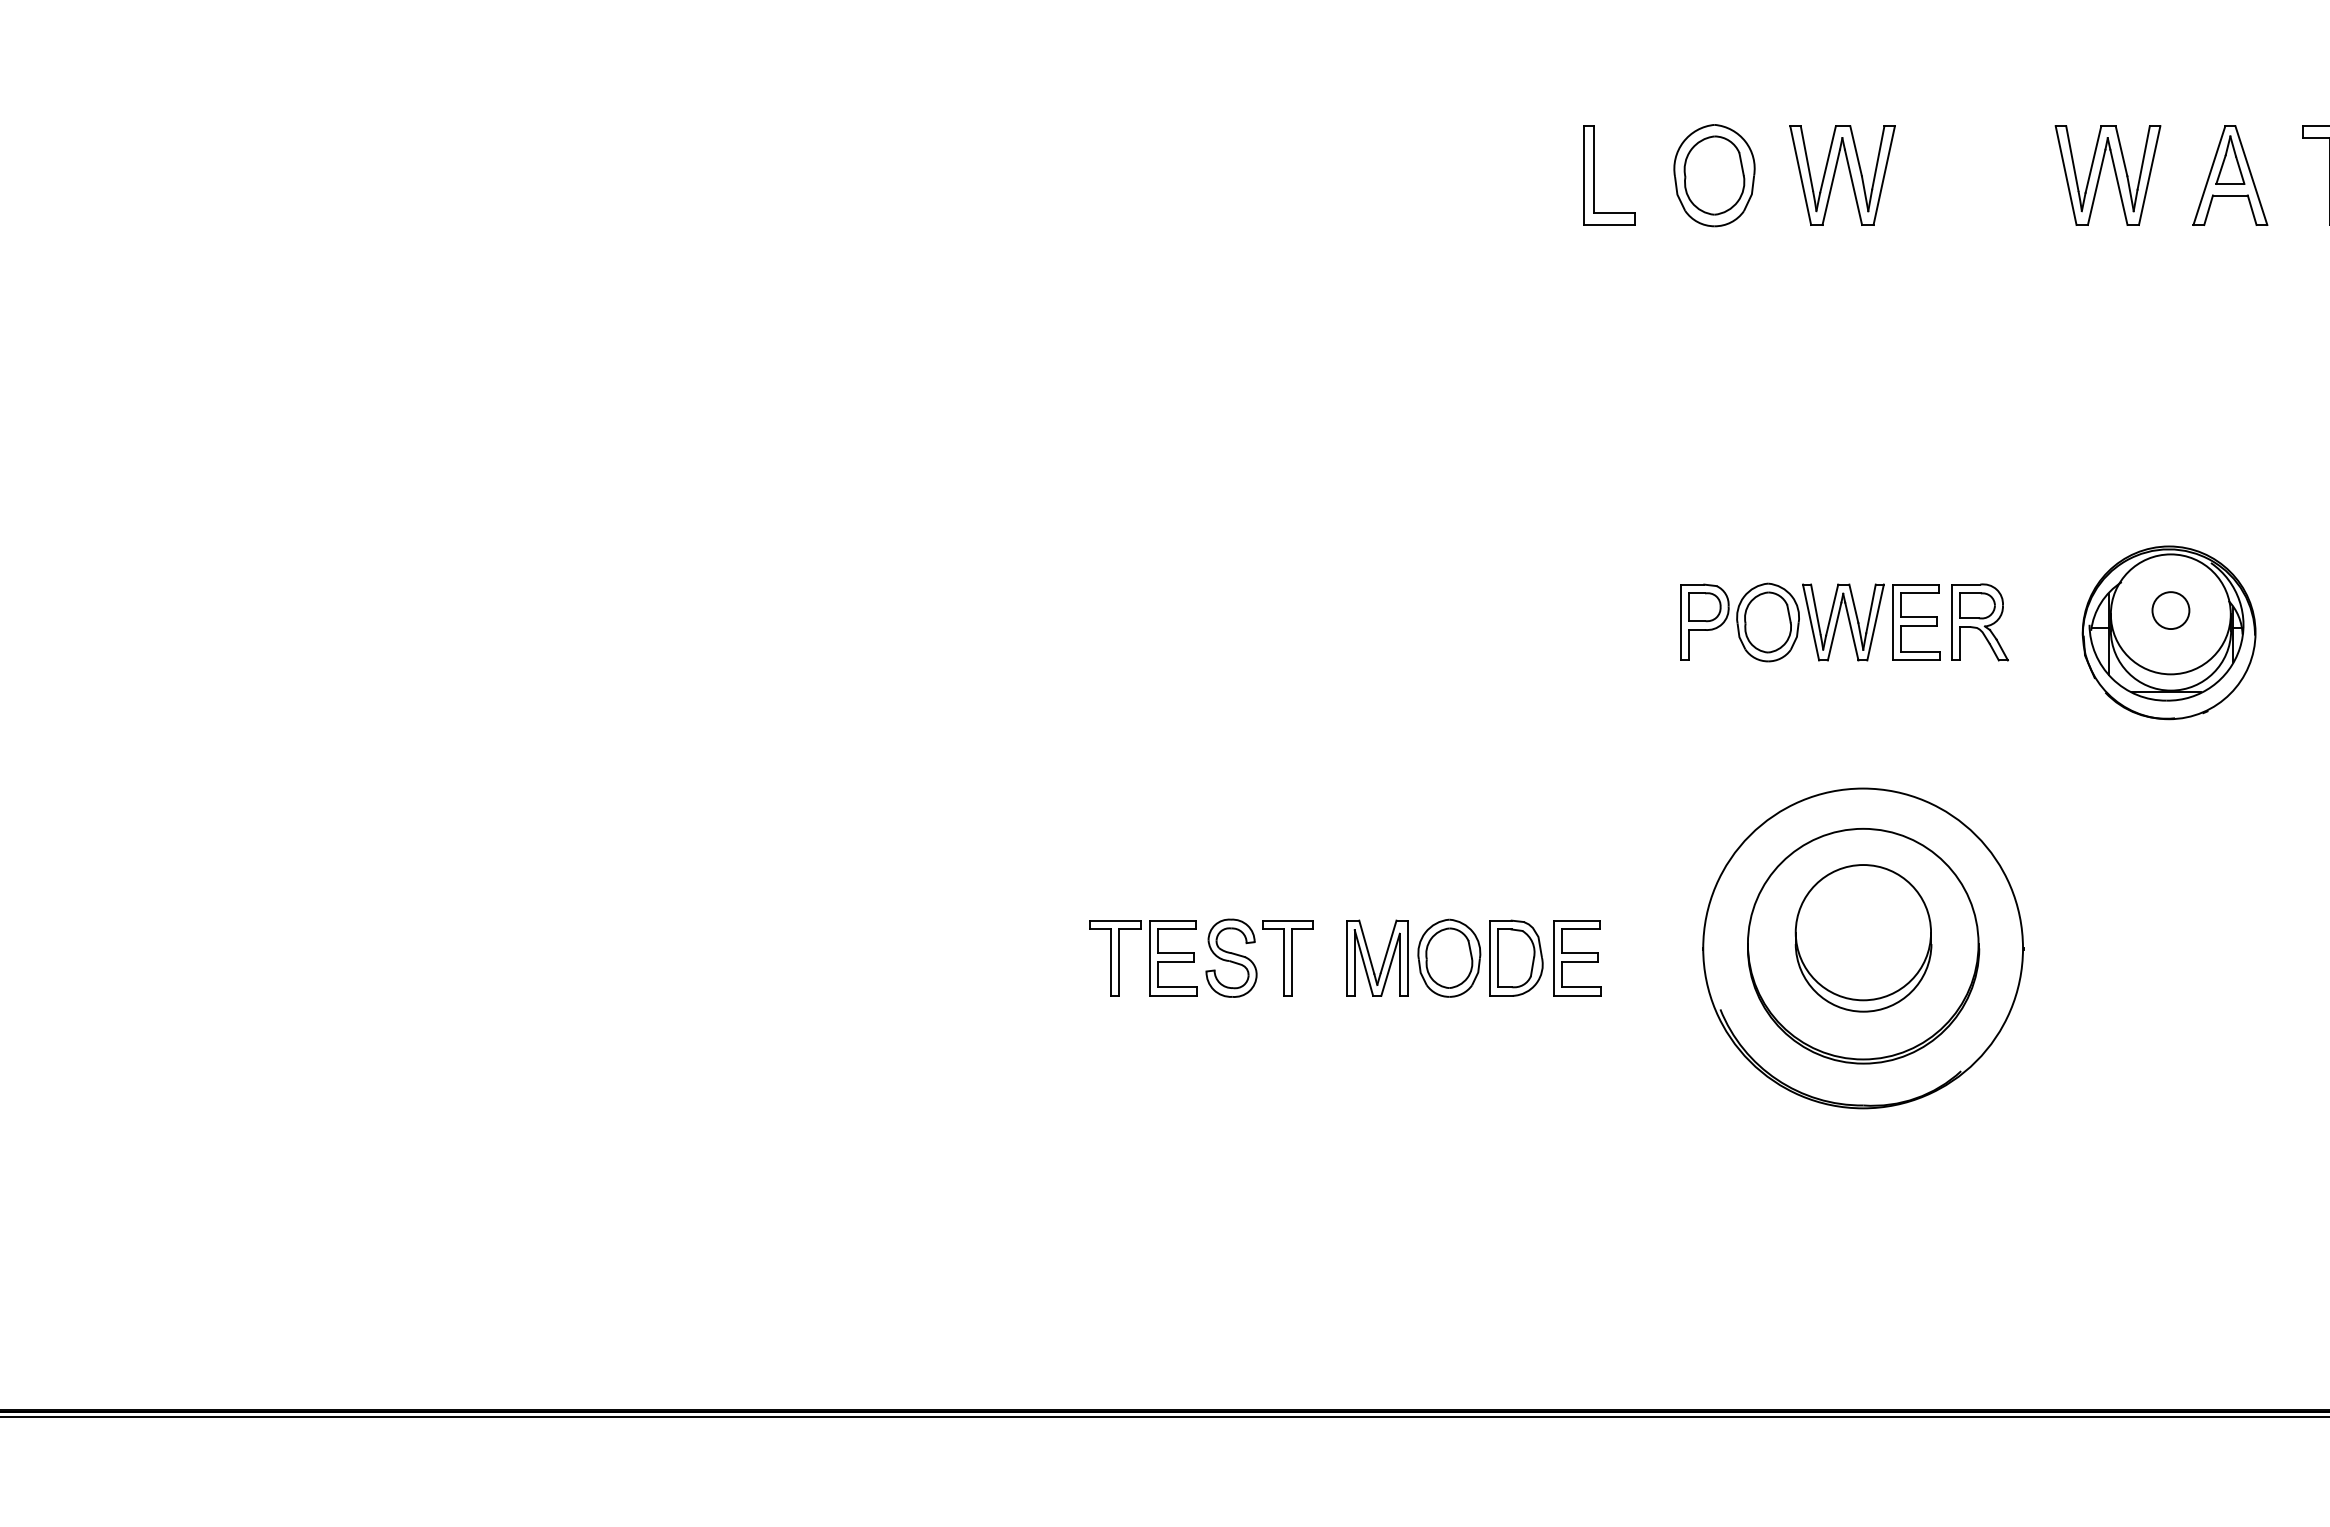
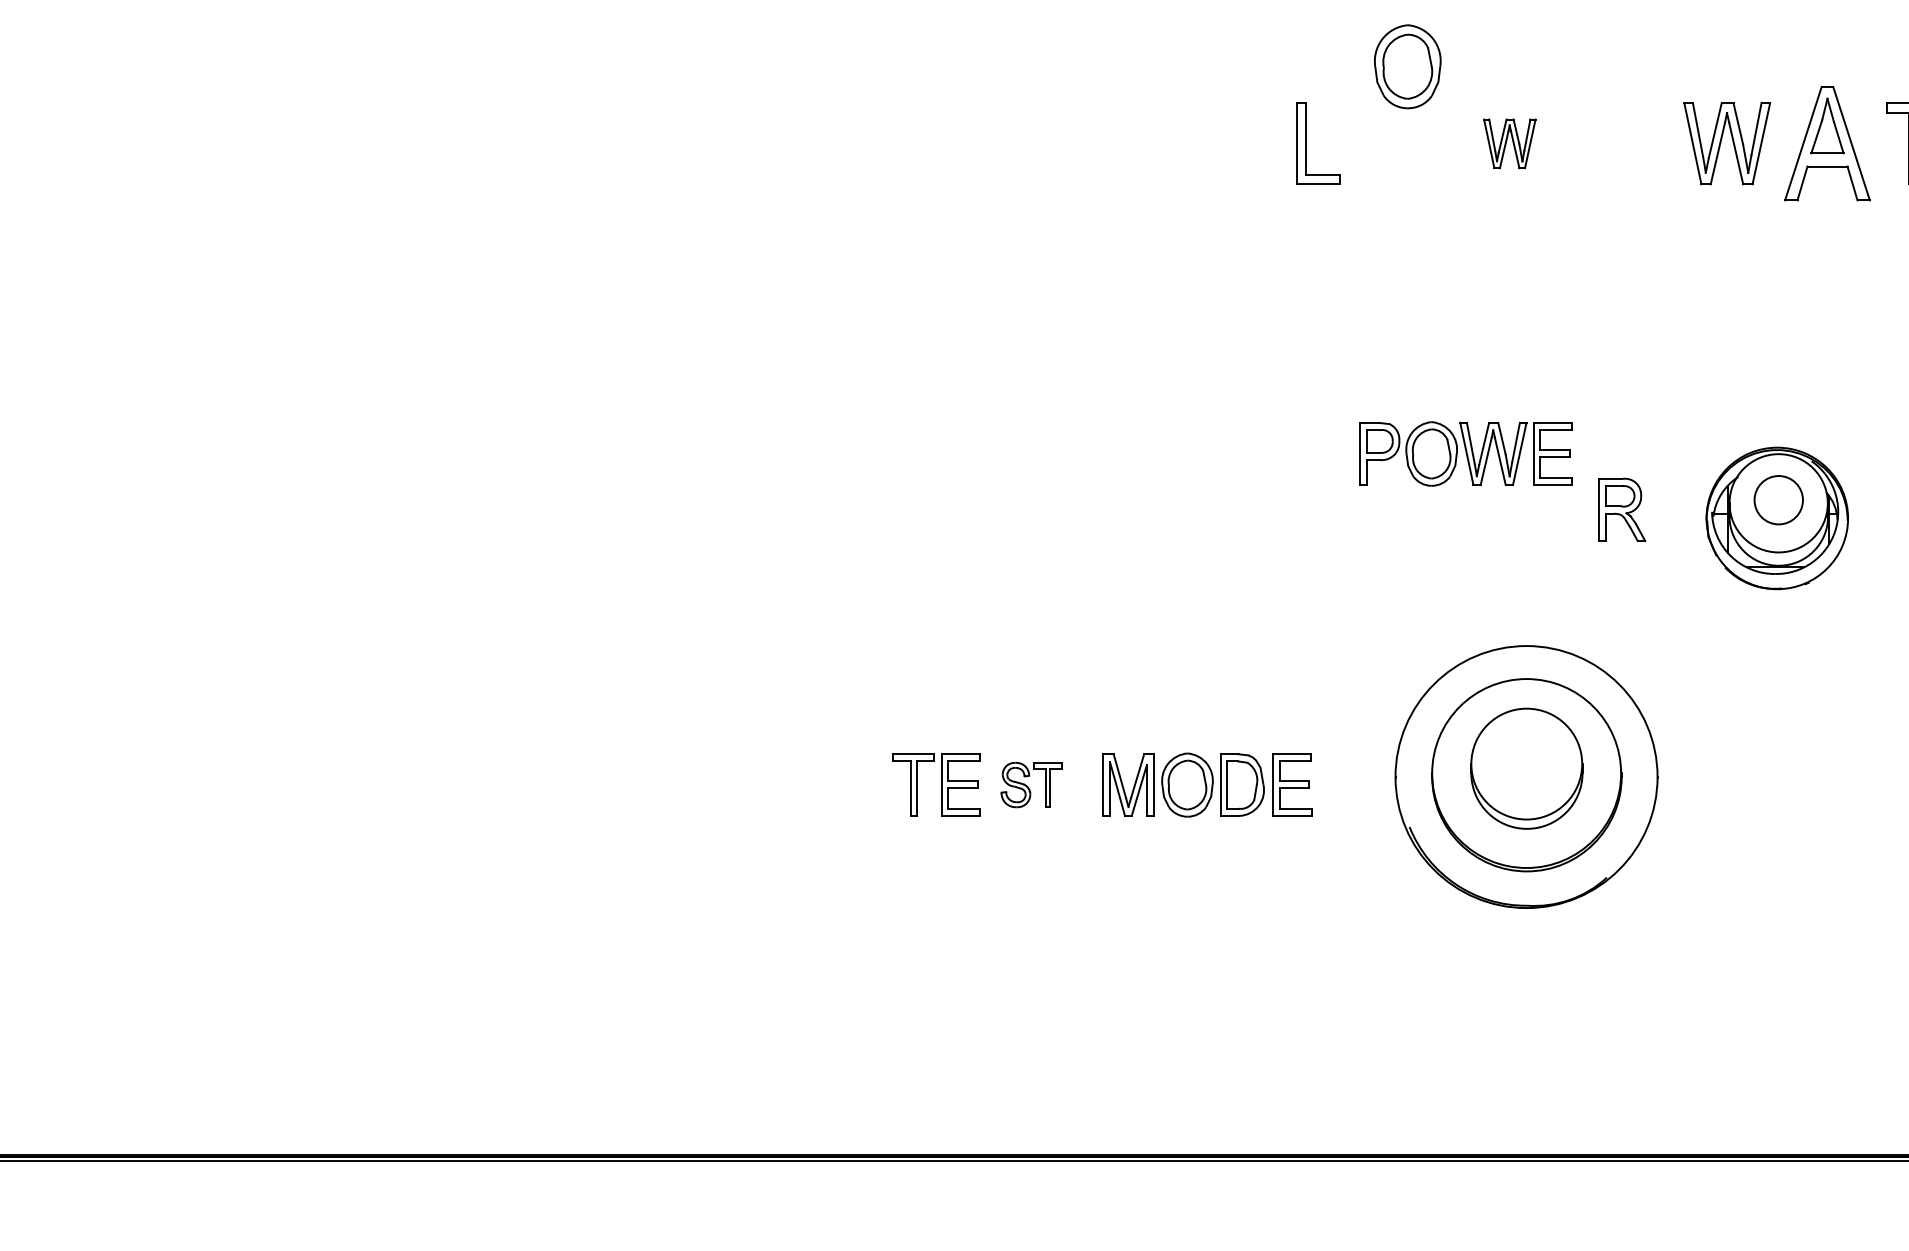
part: (1714, 175) -> (1407, 66), moved
part: (1842, 175) -> (1509, 143), size x0.6
part: (2230, 175) -> (1827, 143), size x1.4
circle: (2170, 610) -> (1778, 500), size x1.6
part: (1809, 621) -> (1465, 453), moved
part: (1258, 957) -> (1031, 784), size x0.7

